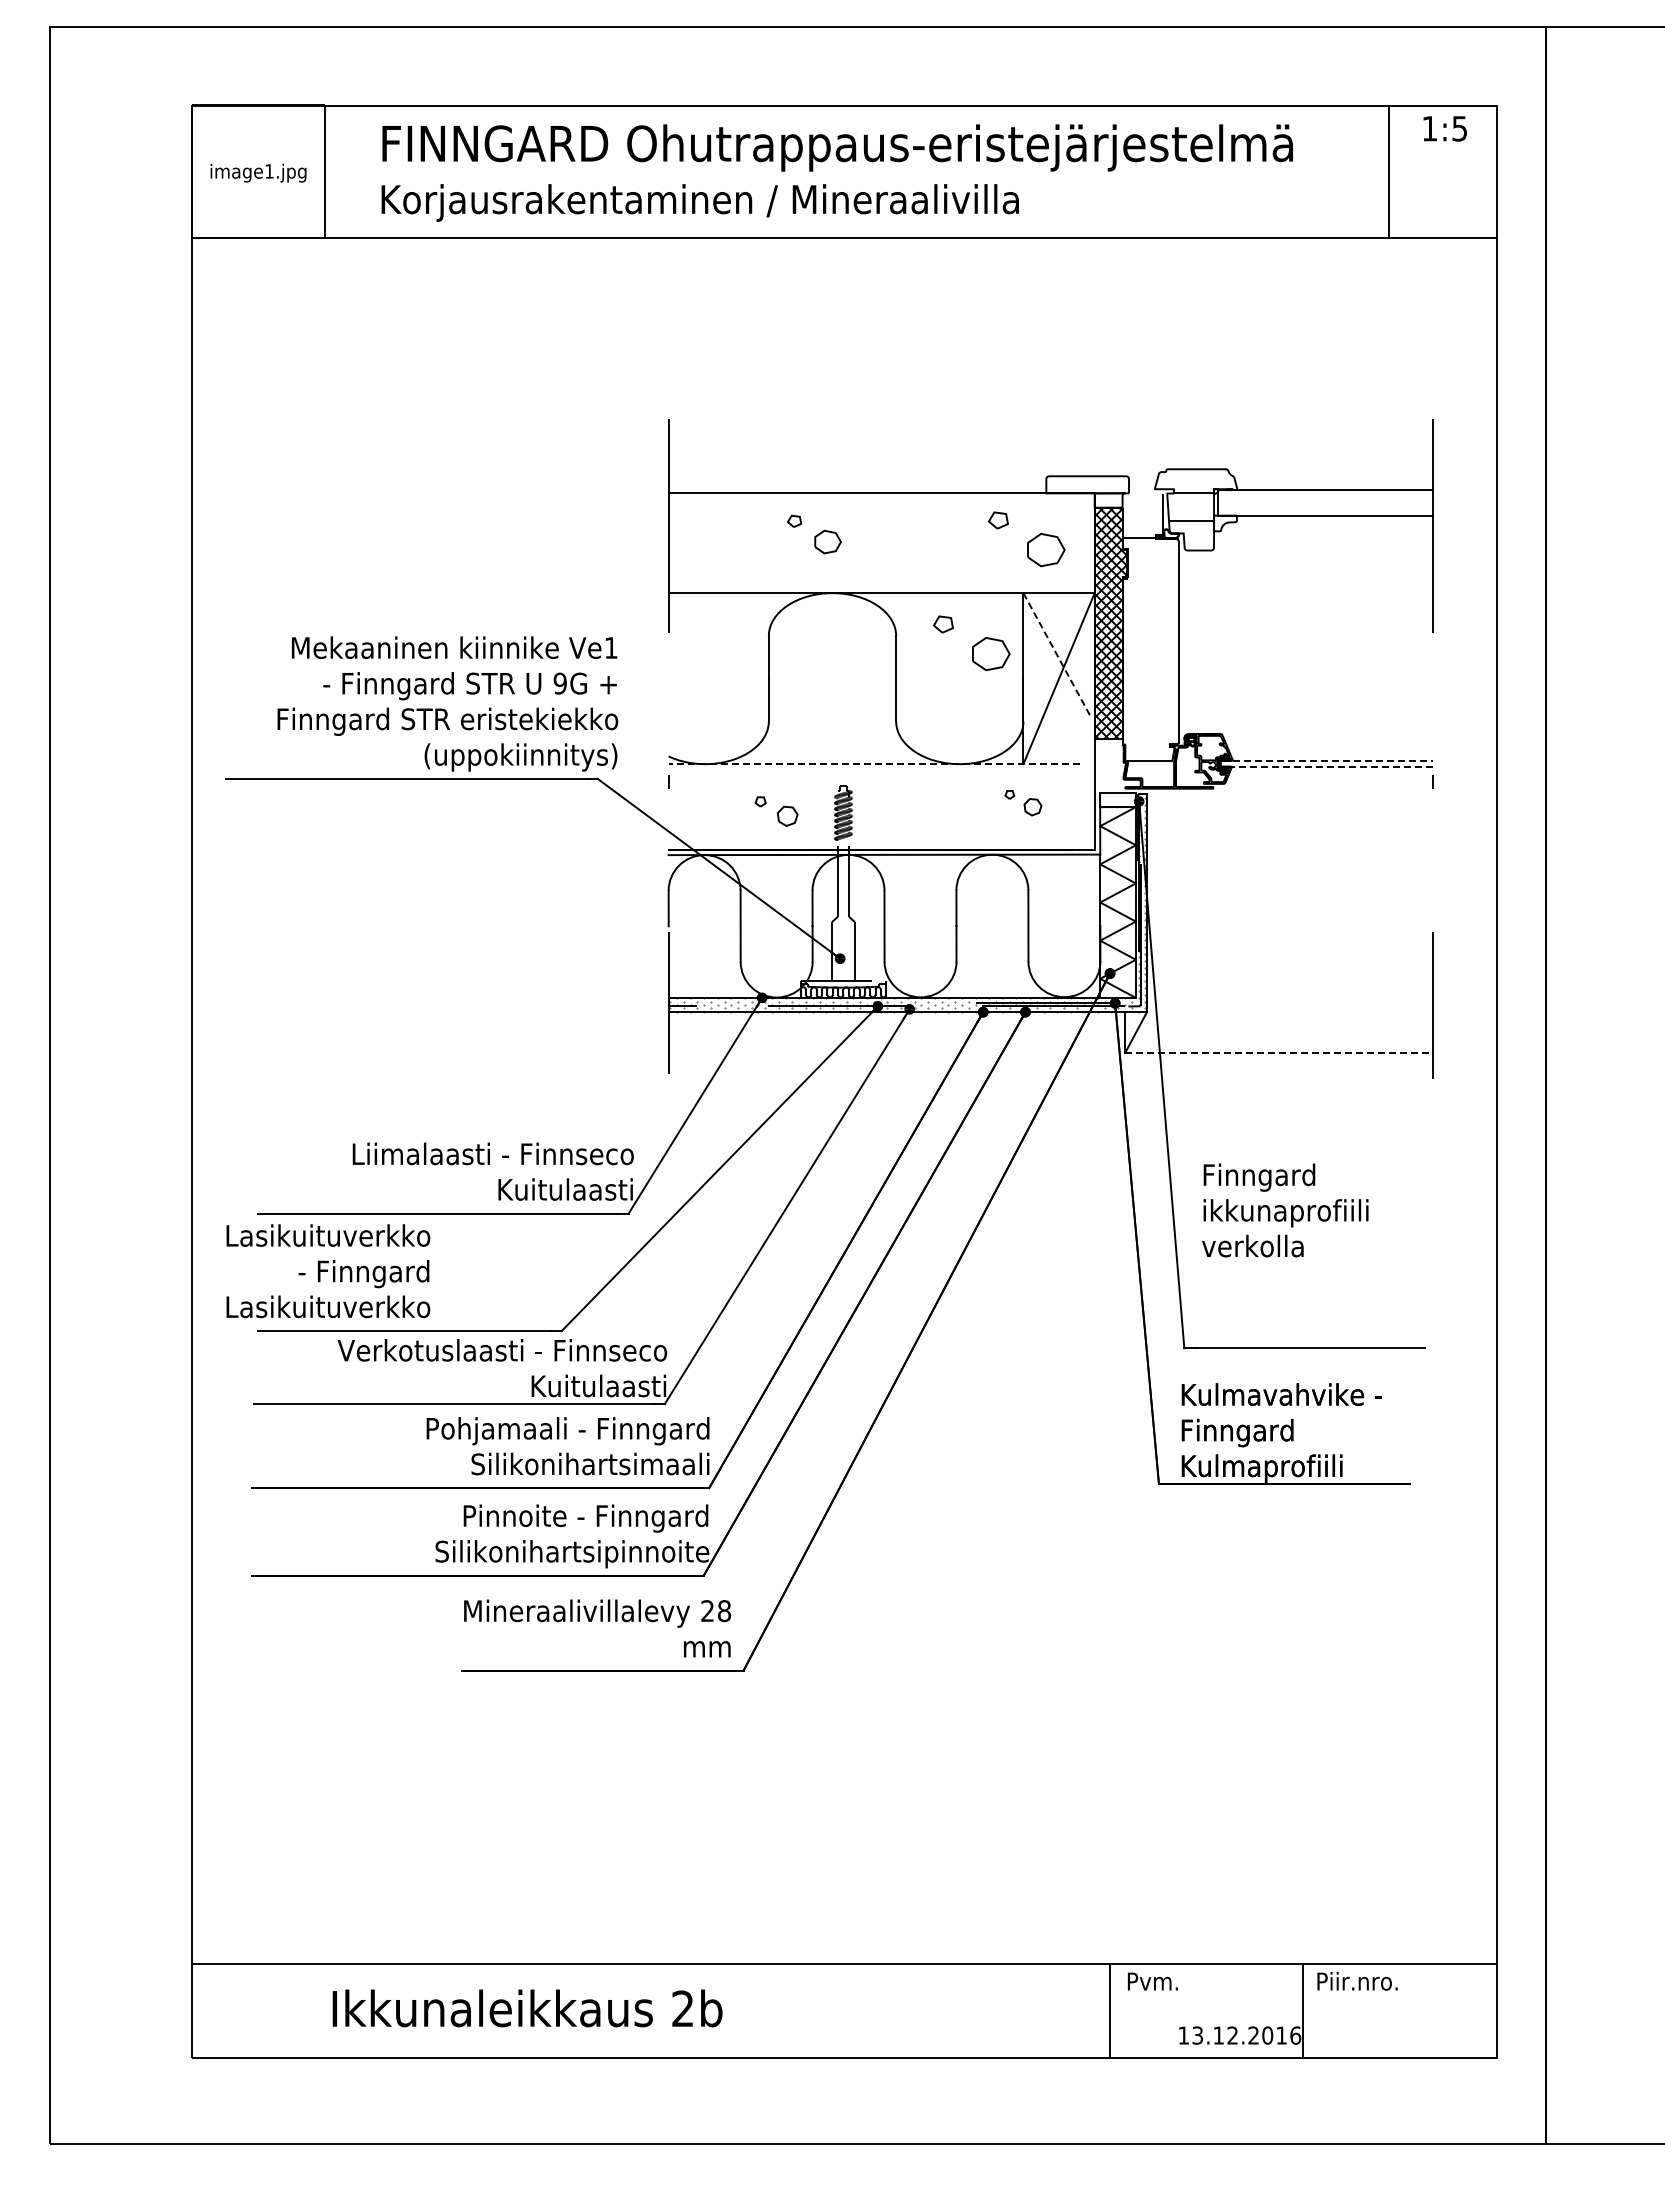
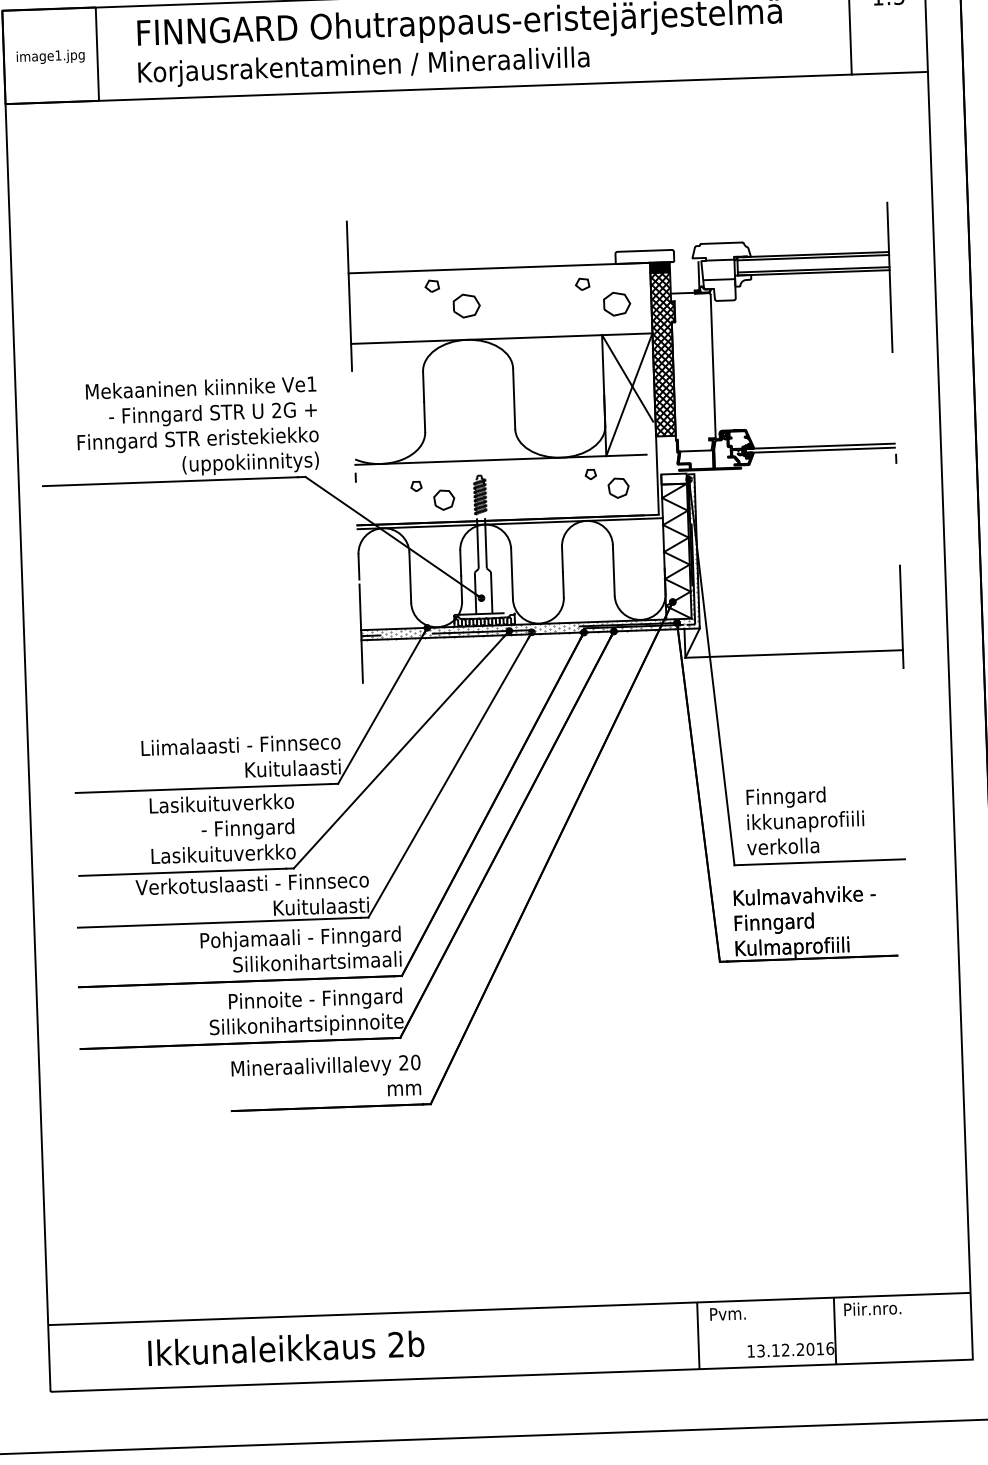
line: (1325, 494) -> (813, 257), added
fill: (1109, 500) -> (660, 267), added
line: (1325, 511) -> (813, 269), added
part: (814, 534) -> (452, 298), size x1.43
part: (971, 643) -> (566, 372), removed
line: (1057, 655) -> (627, 378), dashed -> solid
text: (559, 683) -> (276, 410), 9G -> 2G
line: (1220, 763) -> (745, 450), dashed -> solid
line: (874, 764) -> (500, 460), dashed -> solid
part: (1023, 802) -> (607, 483), size x1.67
part: (776, 811) -> (432, 495), size x1.43
line: (1278, 1052) -> (793, 653), dashed -> solid
text: (1285, 1210) -> (805, 820), moved
text: (328, 1271) -> (222, 828), moved
text: (724, 1610) -> (415, 1062), 28 -> 20

